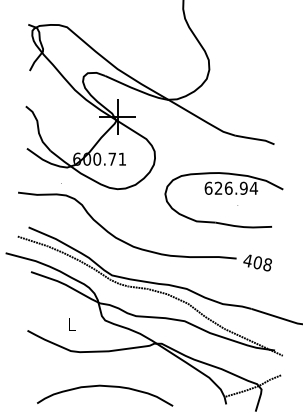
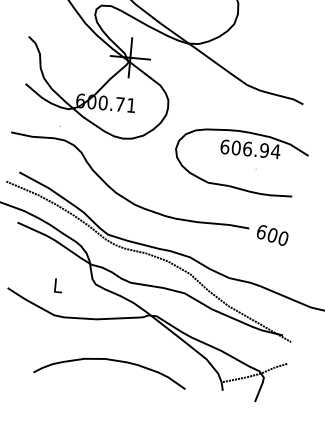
text: (218, 187) -> (236, 147), 626.94 -> 606.94
text: (257, 262) -> (272, 235), 408 -> 600
curve: (107, 387) -> (113, 361), moved

